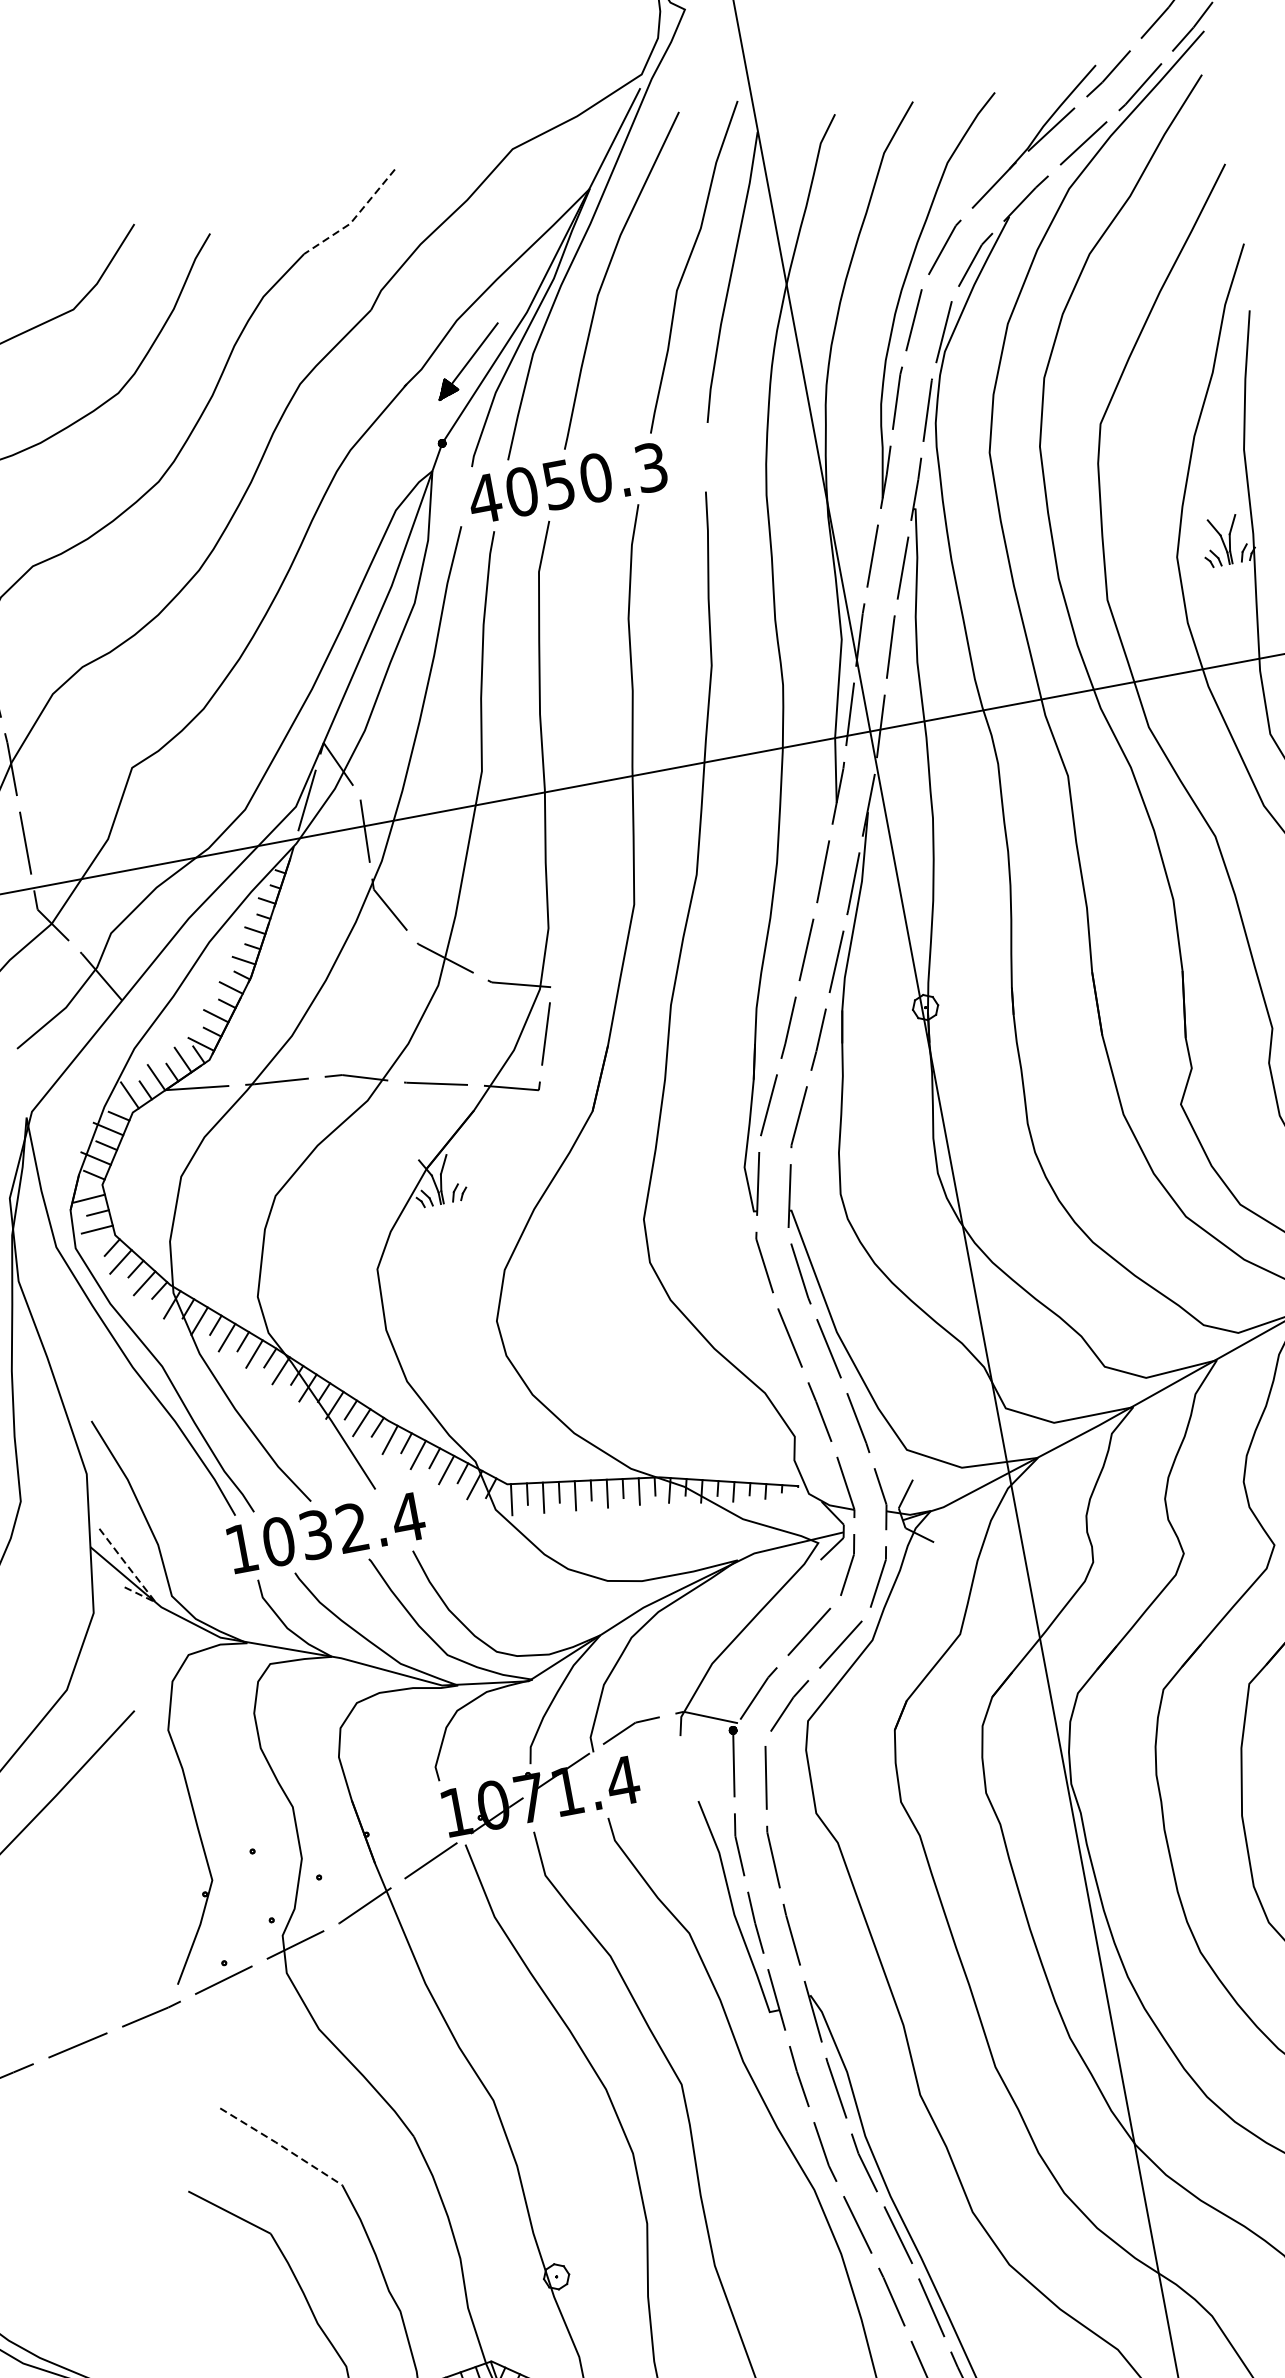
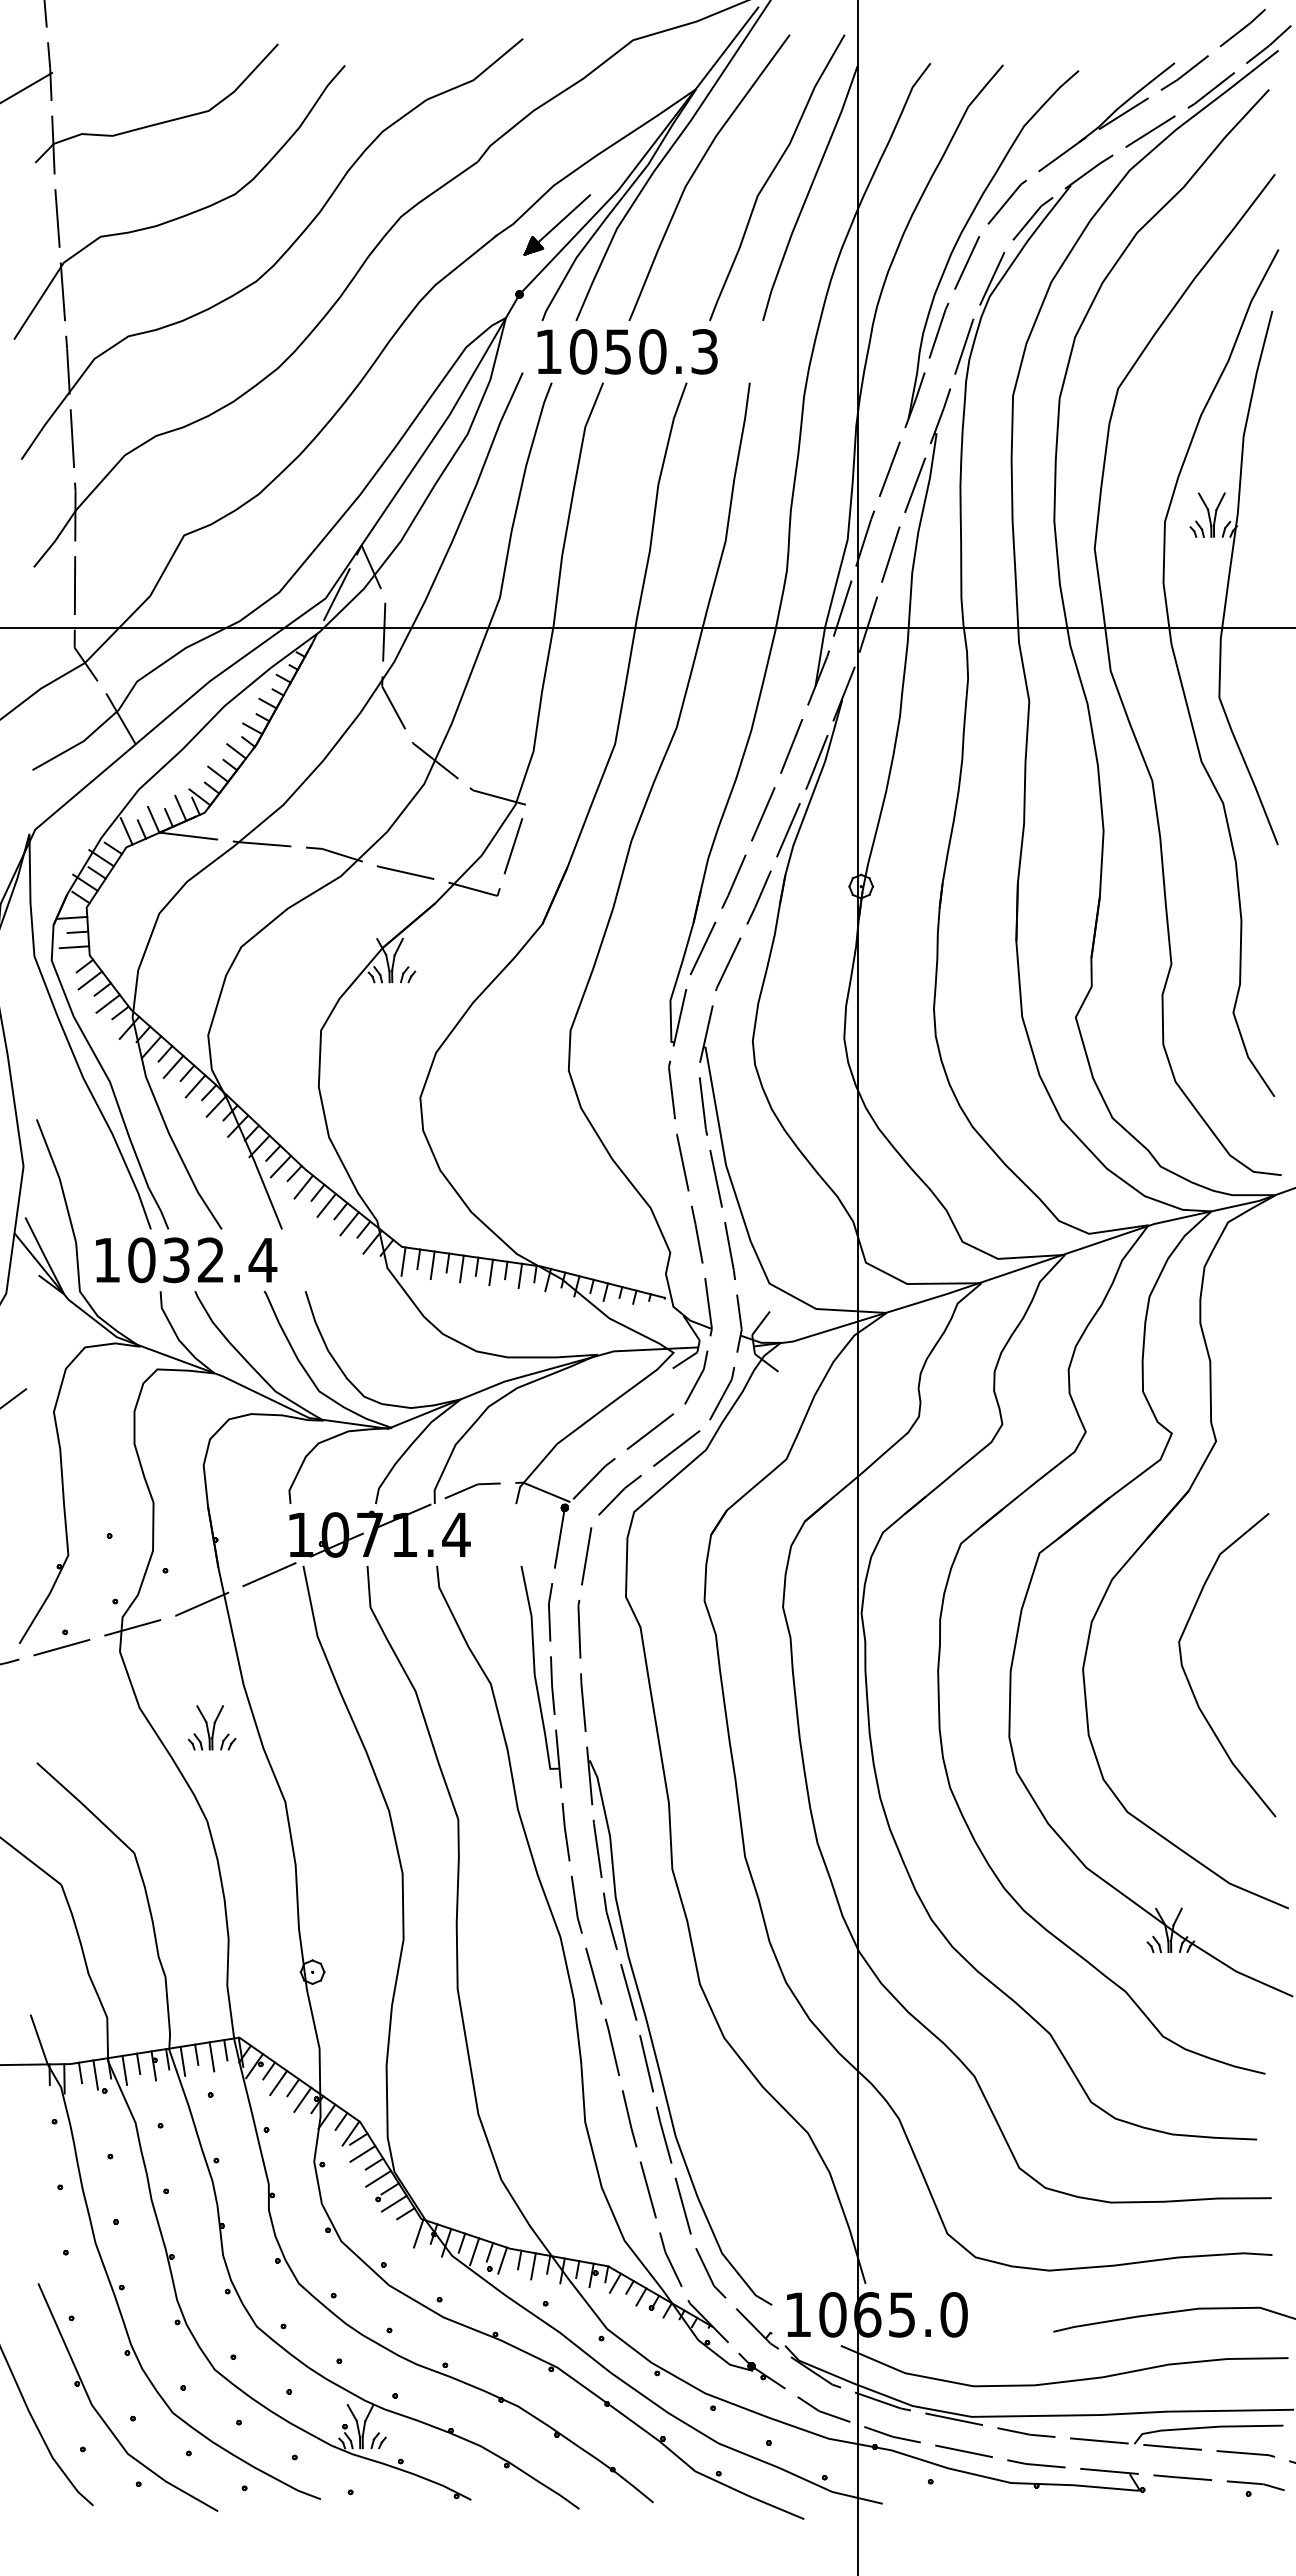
line: (354, 218) -> (478, 76), dashed -> solid
text: (484, 498) -> (548, 351), 4050.3 -> 1050.3
text: (326, 1533) -> (186, 1260), moved
line: (137, 1578) -> (51, 1269), dashed -> solid
part: (400, 2035) -> (212, 1727), added
line: (281, 2146) -> (85, 1807), dashed -> solid

